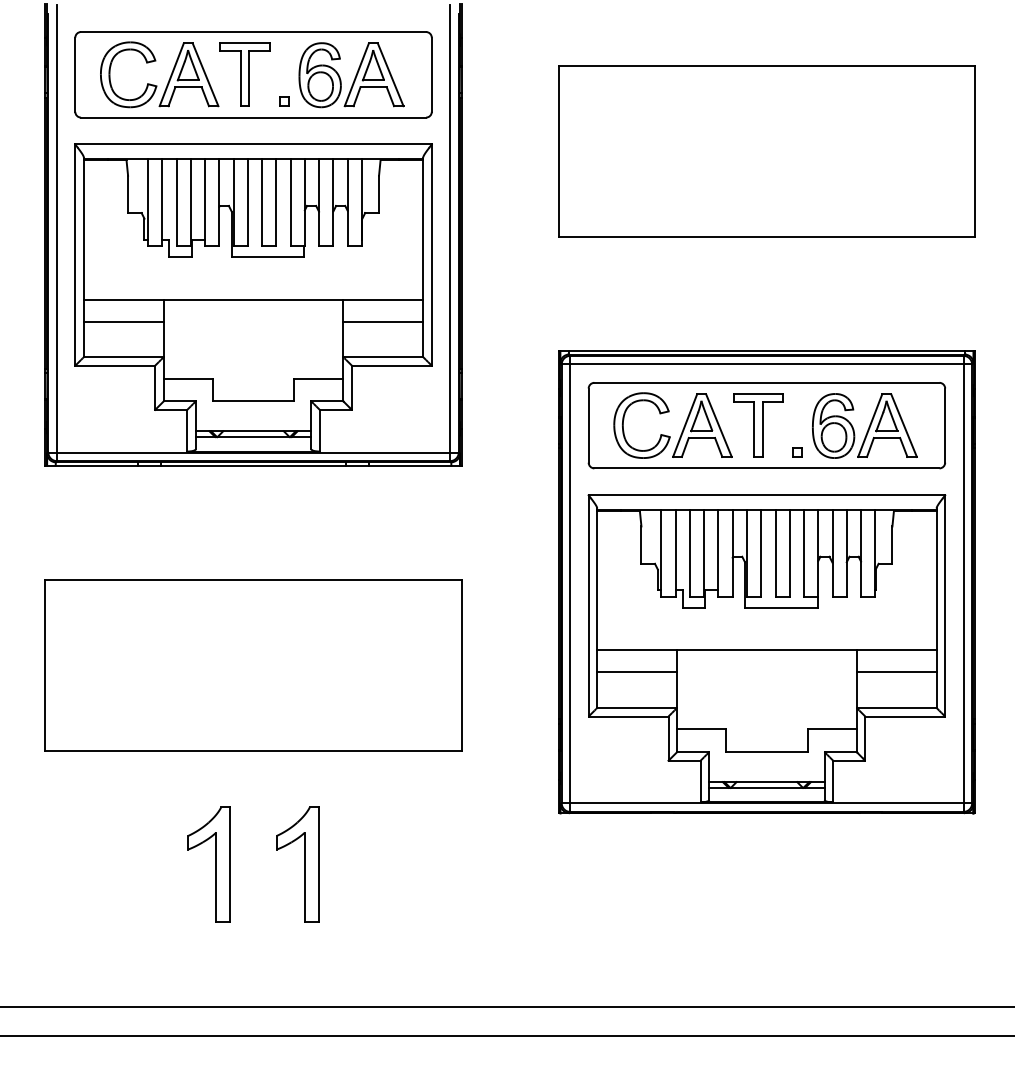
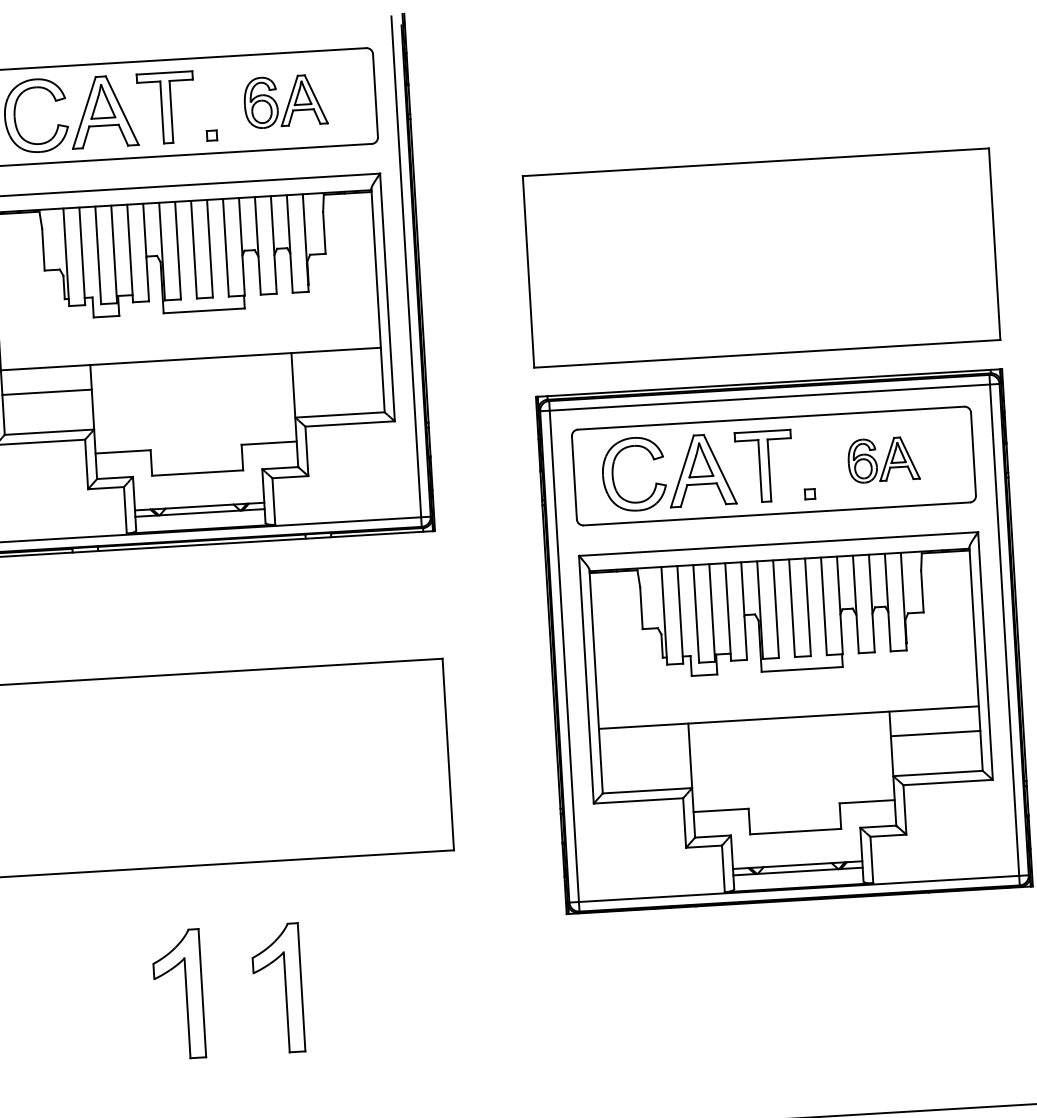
part: (351, 75) -> (285, 101), size x0.7
part: (766, 151) -> (761, 257), moved
line: (383, 321) -> (337, 375), removed
part: (864, 425) -> (883, 459), size x0.6
line: (637, 672) -> (645, 751), removed

